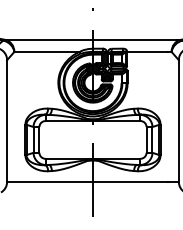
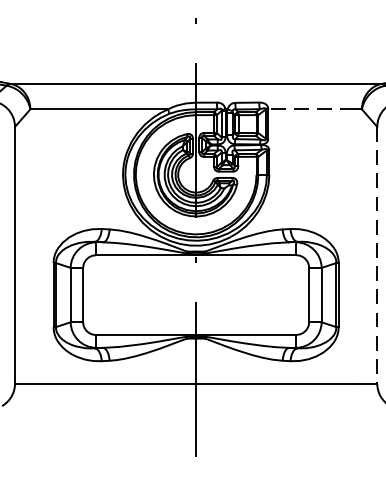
line: (147, 51) -> (311, 108), solid -> dashed
line: (178, 121) -> (376, 256), solid -> dashed

